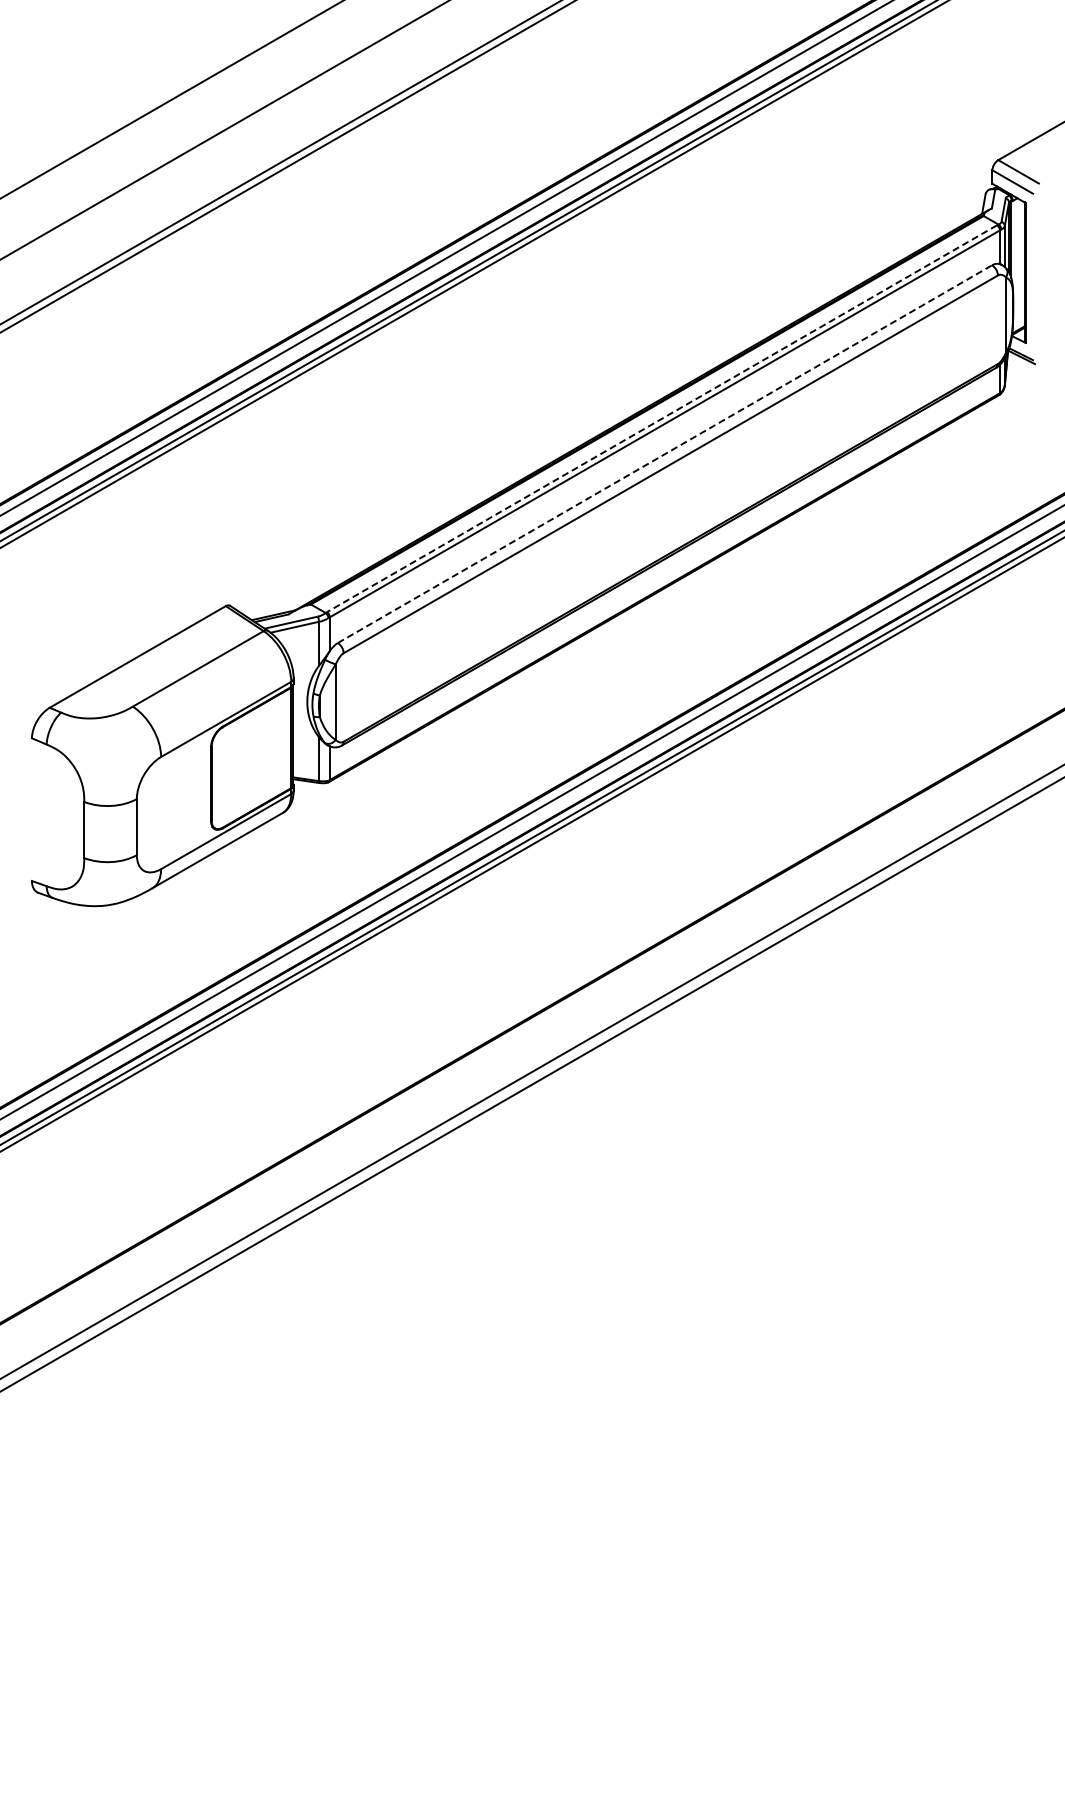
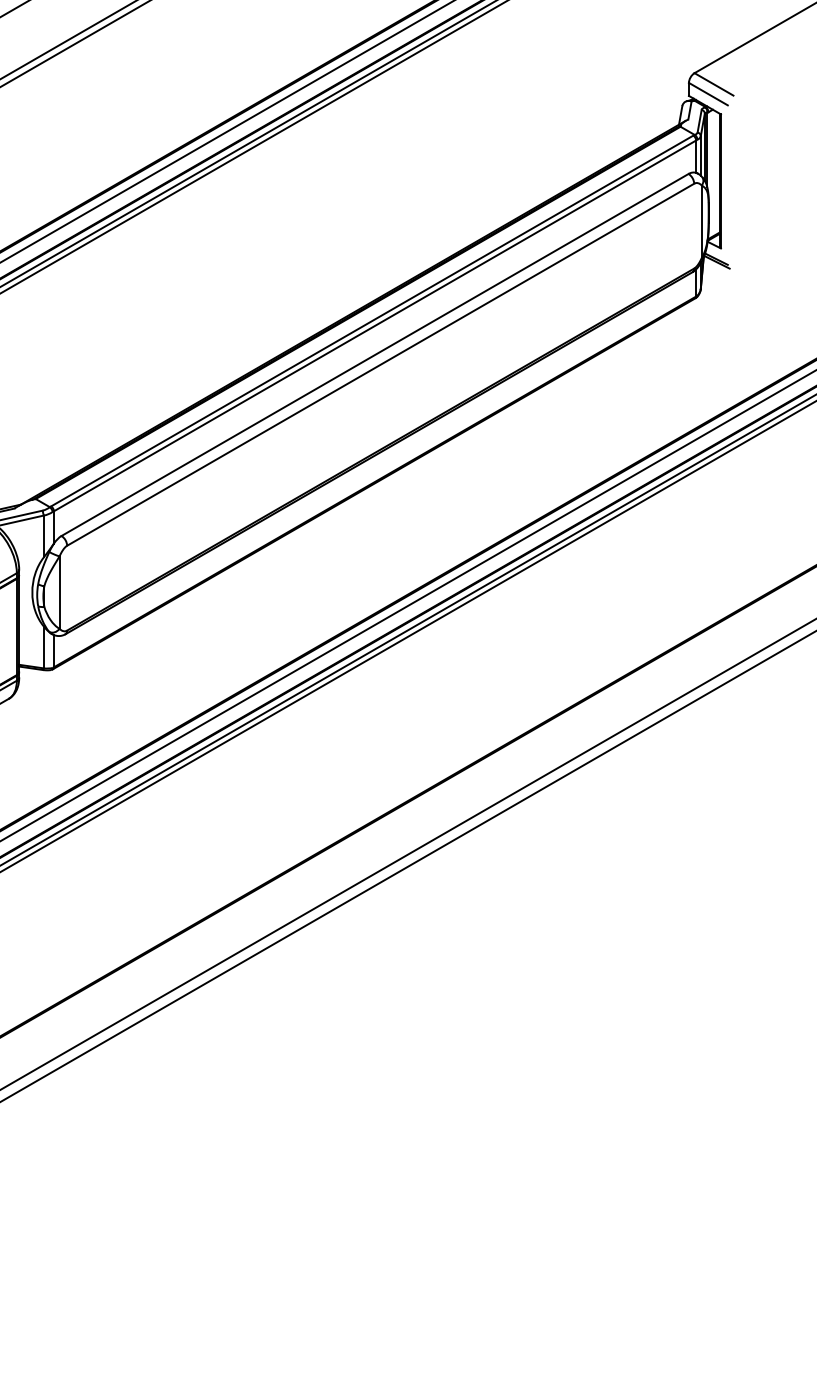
line: (662, 418) -> (372, 320), dashed -> solid
line: (664, 454) -> (374, 355), dashed -> solid

